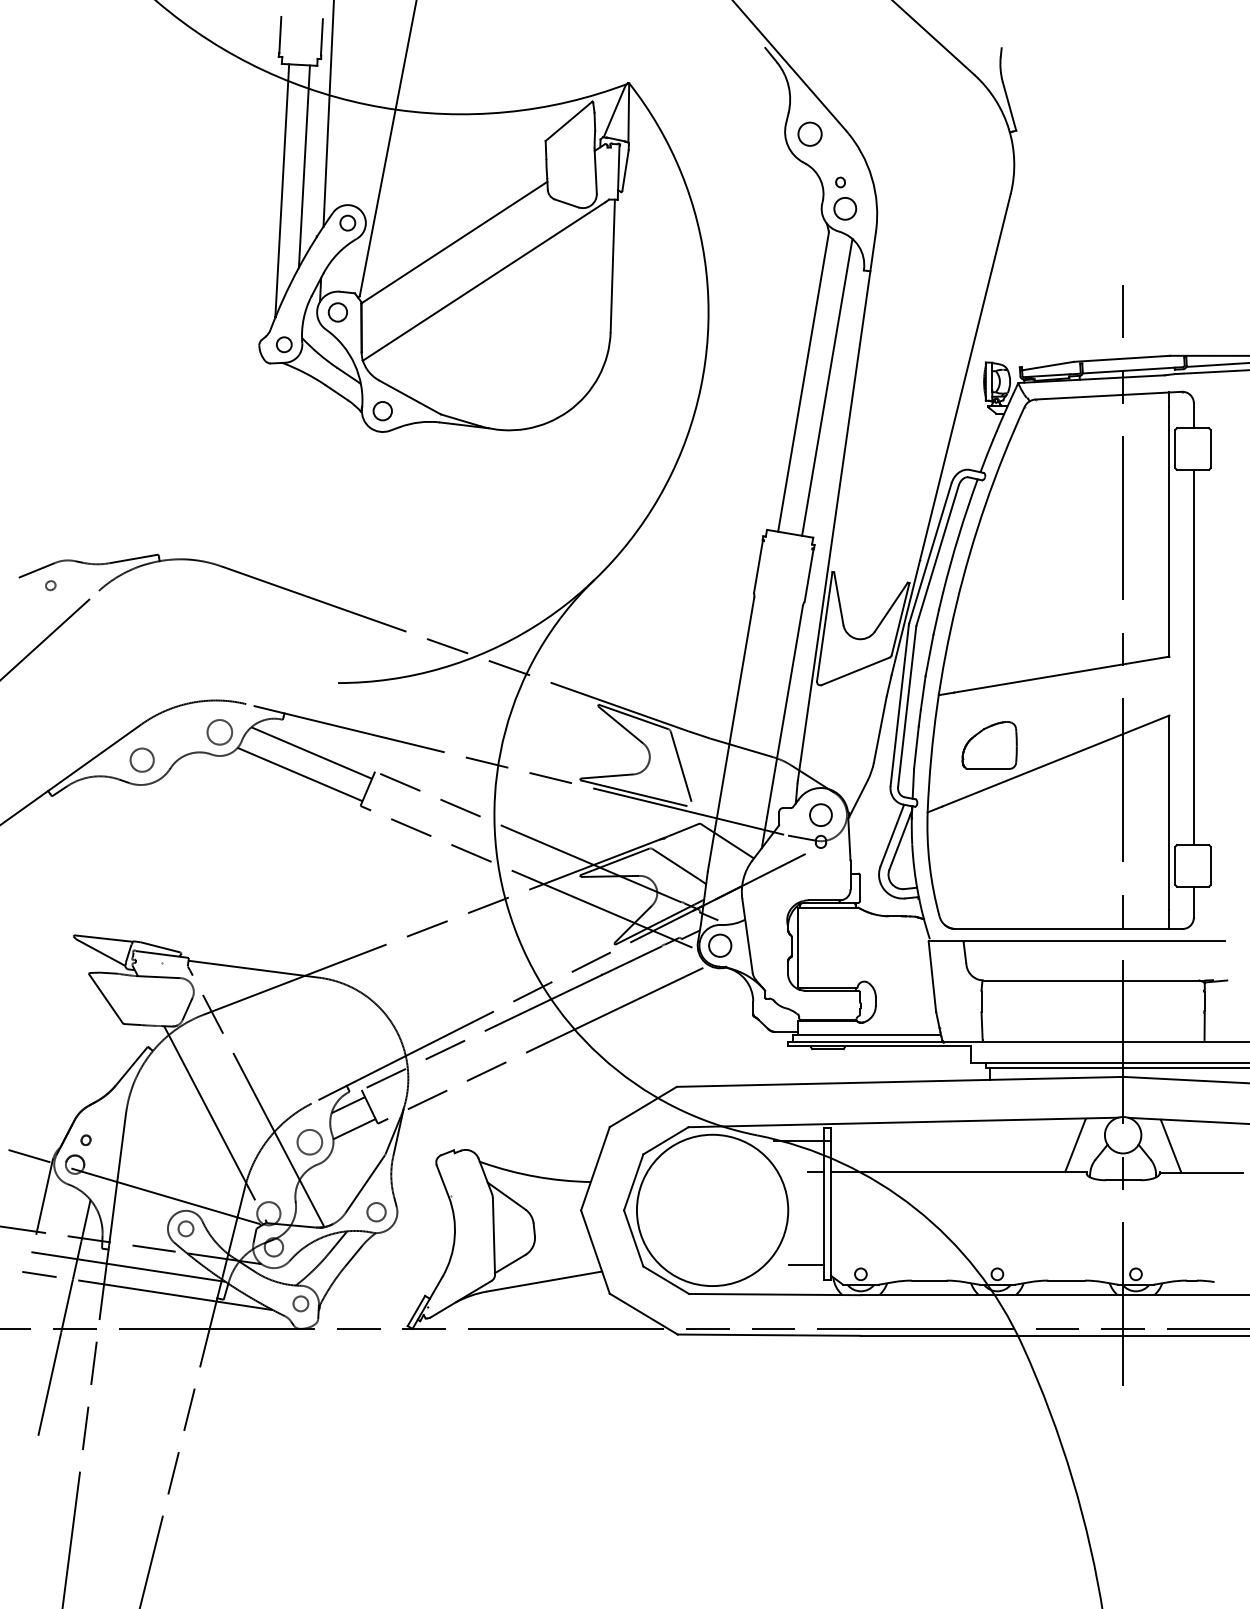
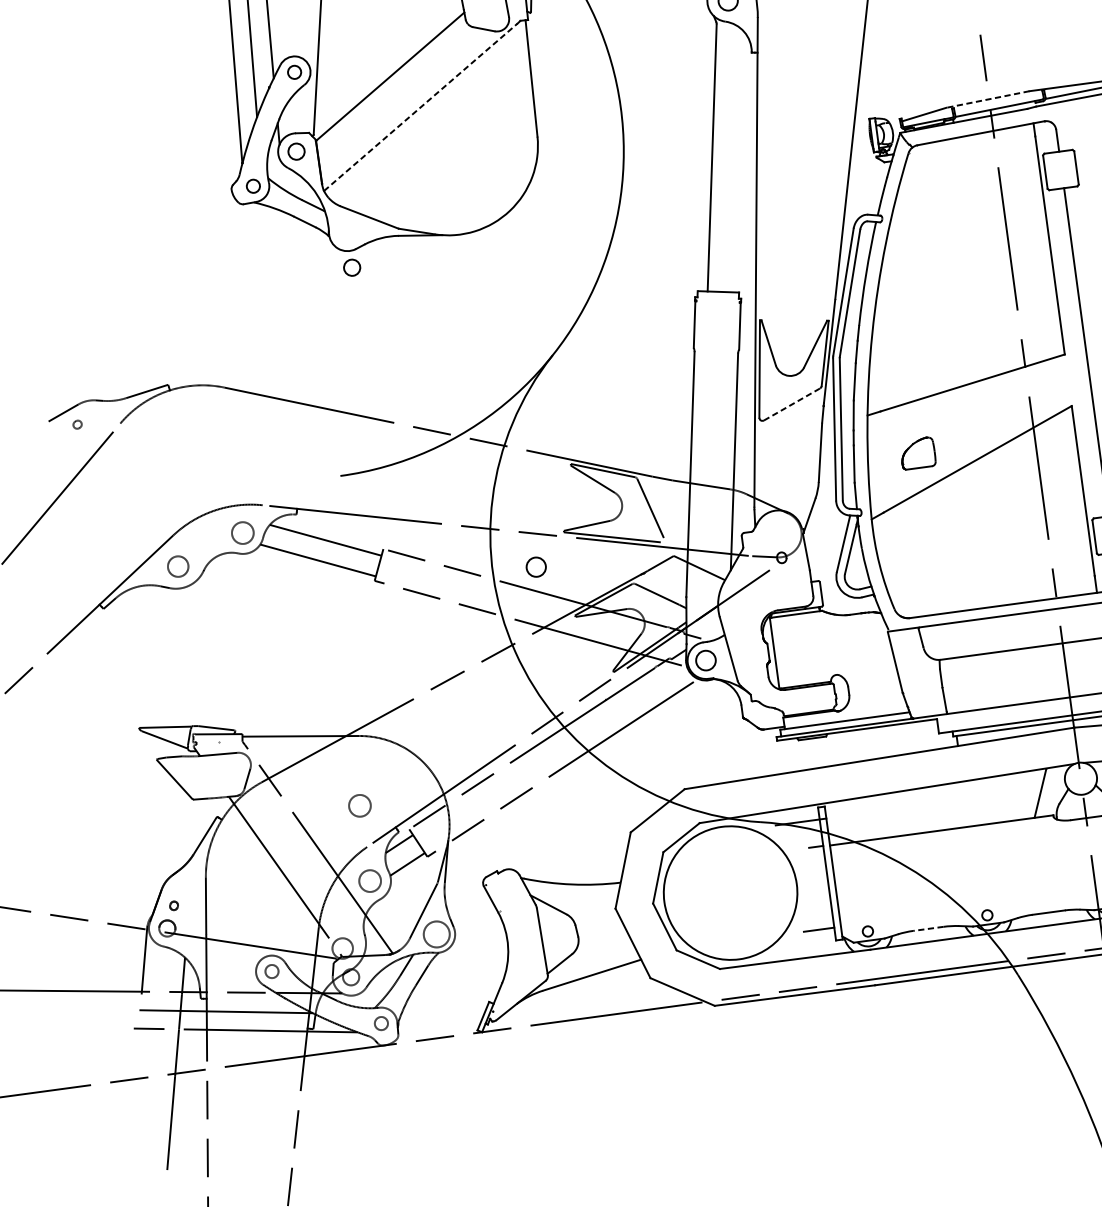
line: (484, 281) -> (421, 107), solid -> dashed
line: (1121, 358) -> (987, 99), solid -> dashed
line: (827, 386) -> (733, 158), removed
circle: (382, 411) -> (351, 268), moved
line: (855, 671) -> (791, 404), solid -> dashed
part: (989, 745) -> (917, 453), size x0.7
circle: (820, 814) -> (535, 566), moved
circle: (309, 1056) -> (359, 806), added
circle: (376, 1212) -> (436, 934), size x1.6
line: (928, 1280) -> (927, 928), solid -> dashed

